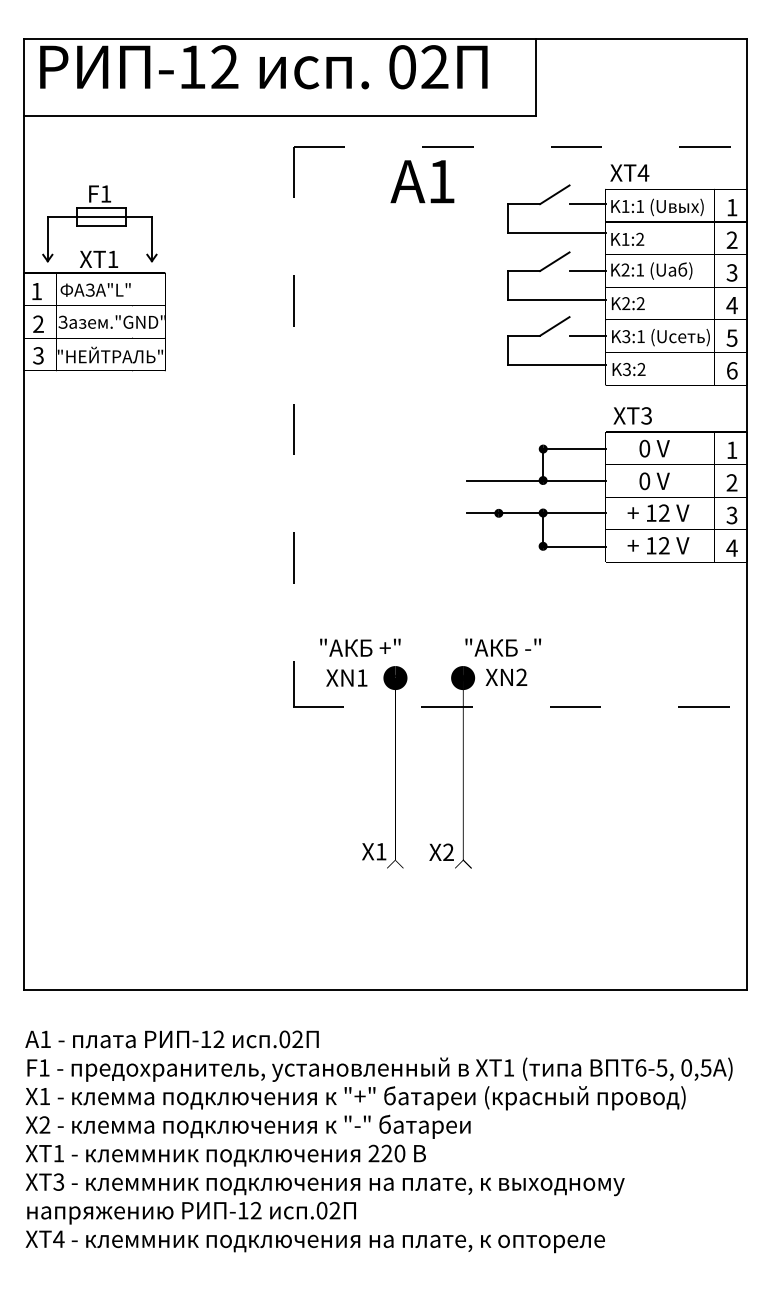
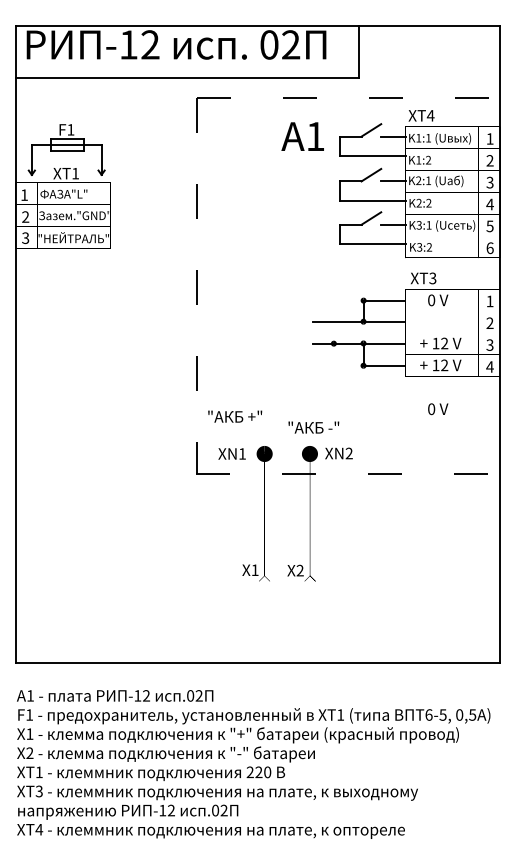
text: (422, 181) -> (302, 136), moved
text: (655, 481) -> (438, 409), moved
text: (360, 647) -> (235, 416), moved
text: (502, 647) -> (313, 427), moved

